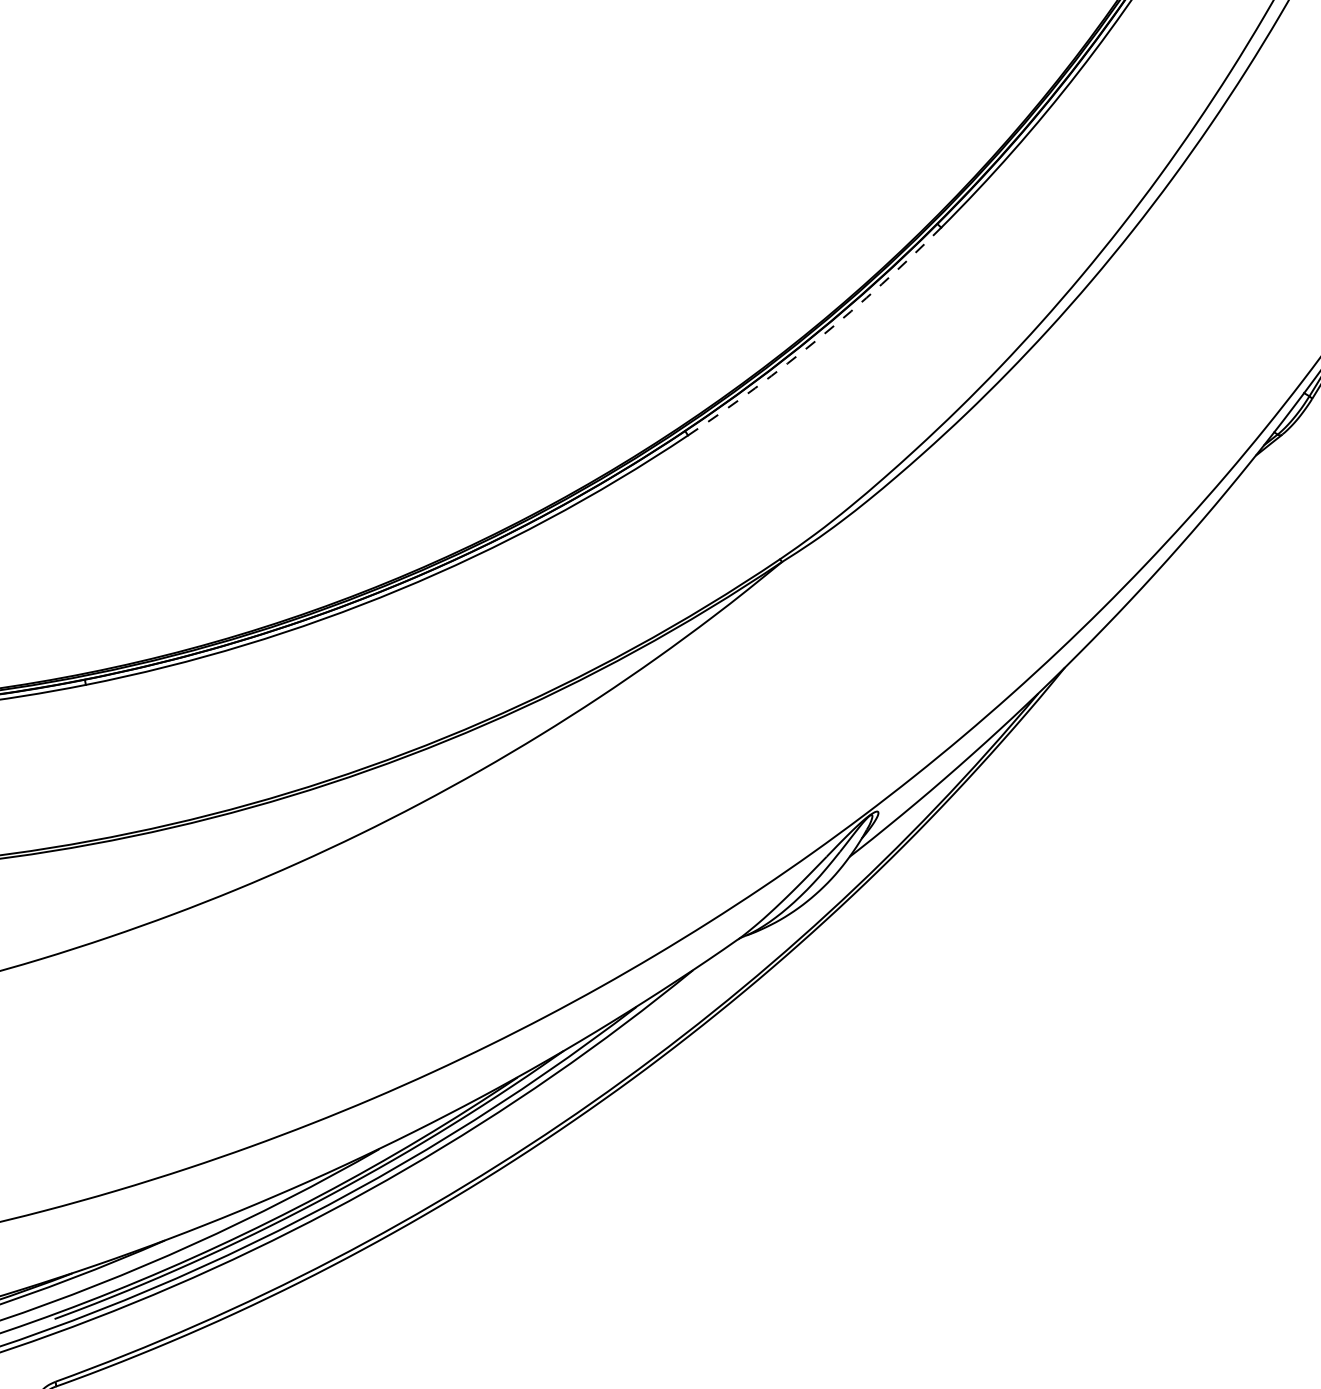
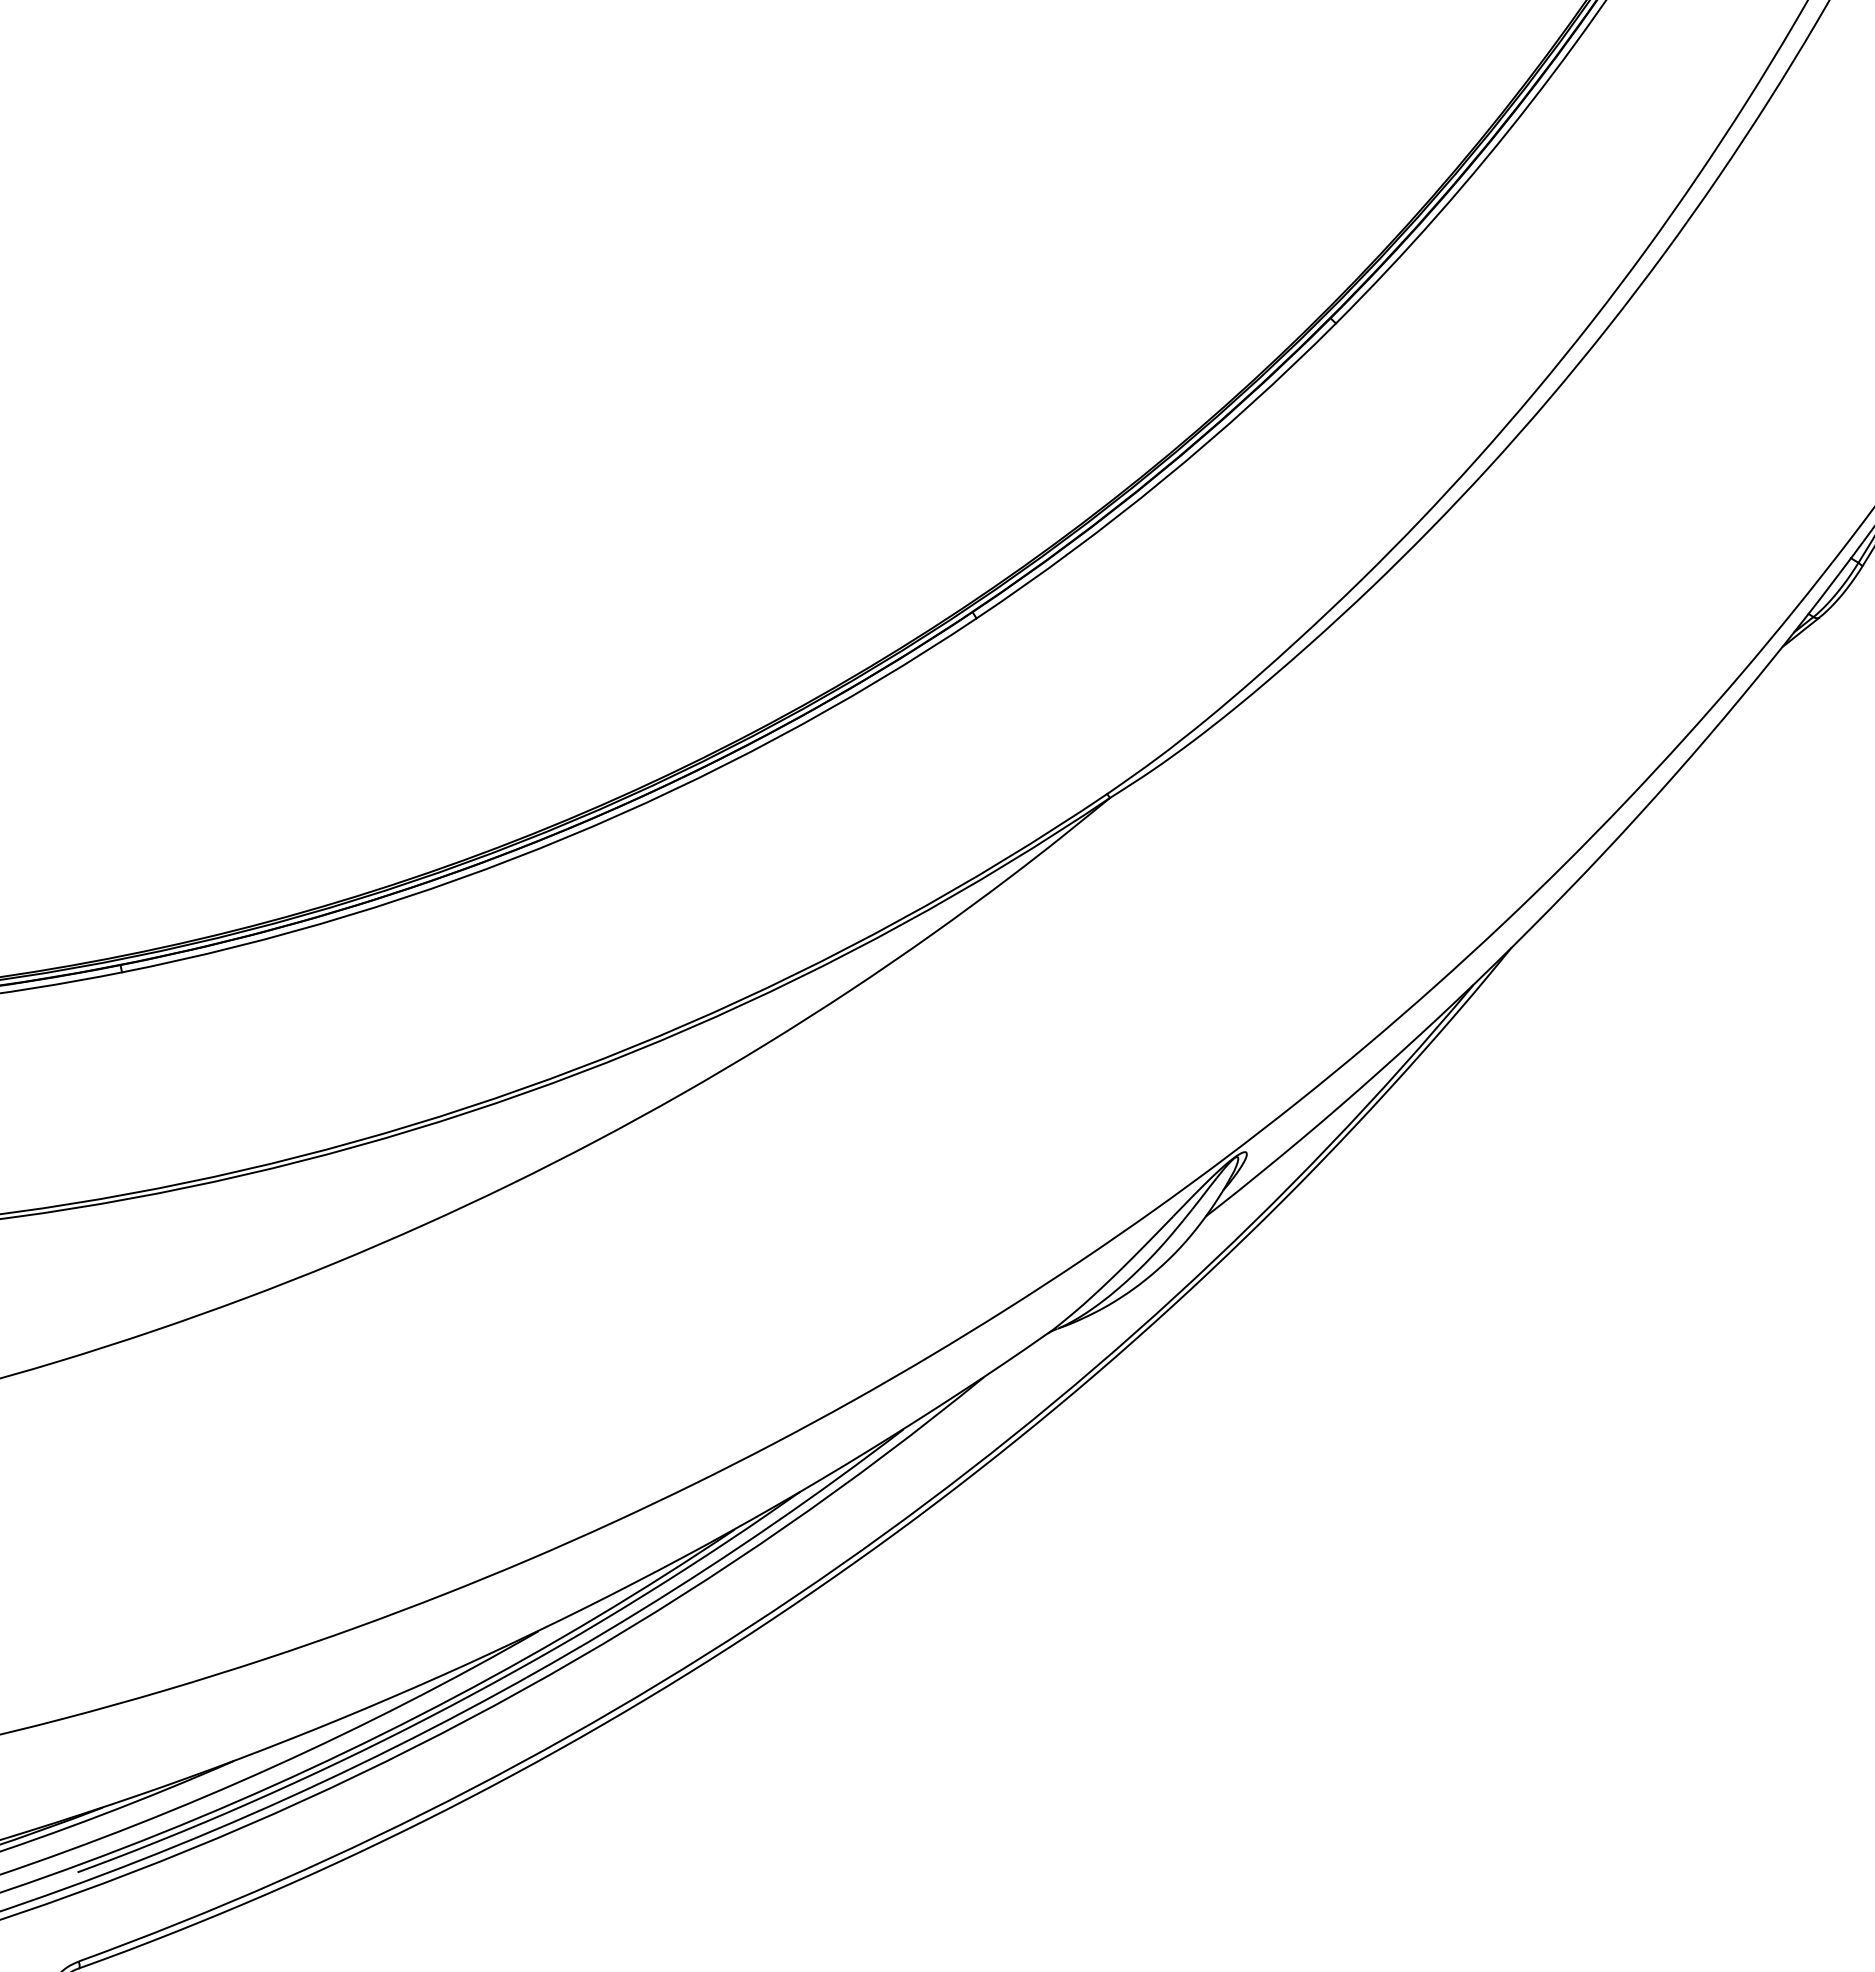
arc: (819, 337) -> (1163, 479), dashed -> solid

